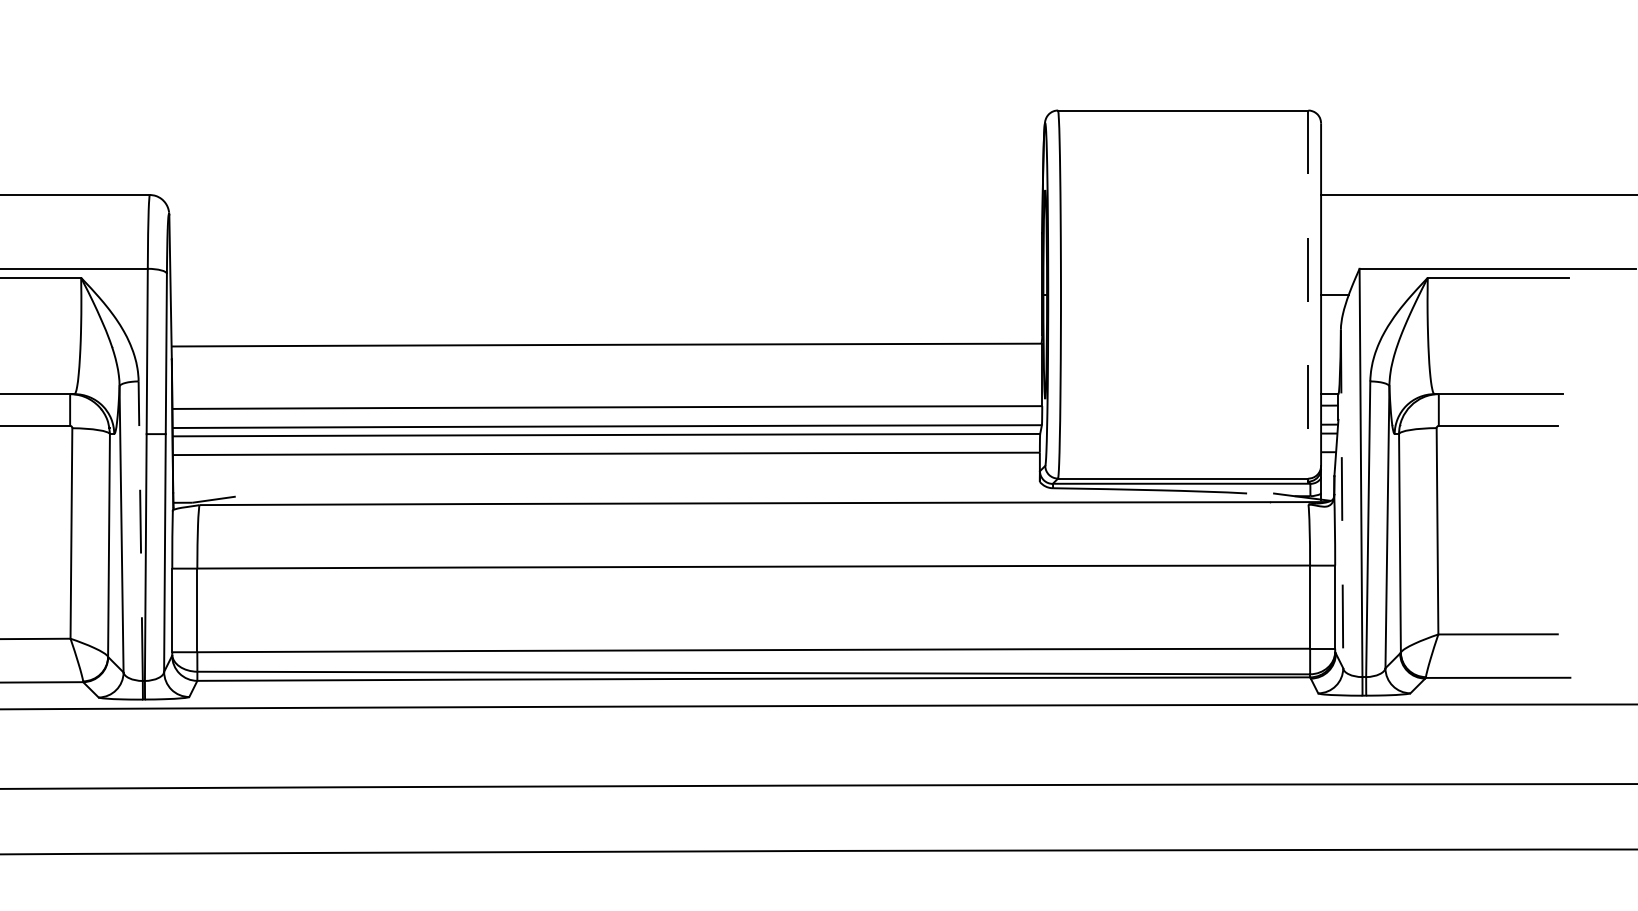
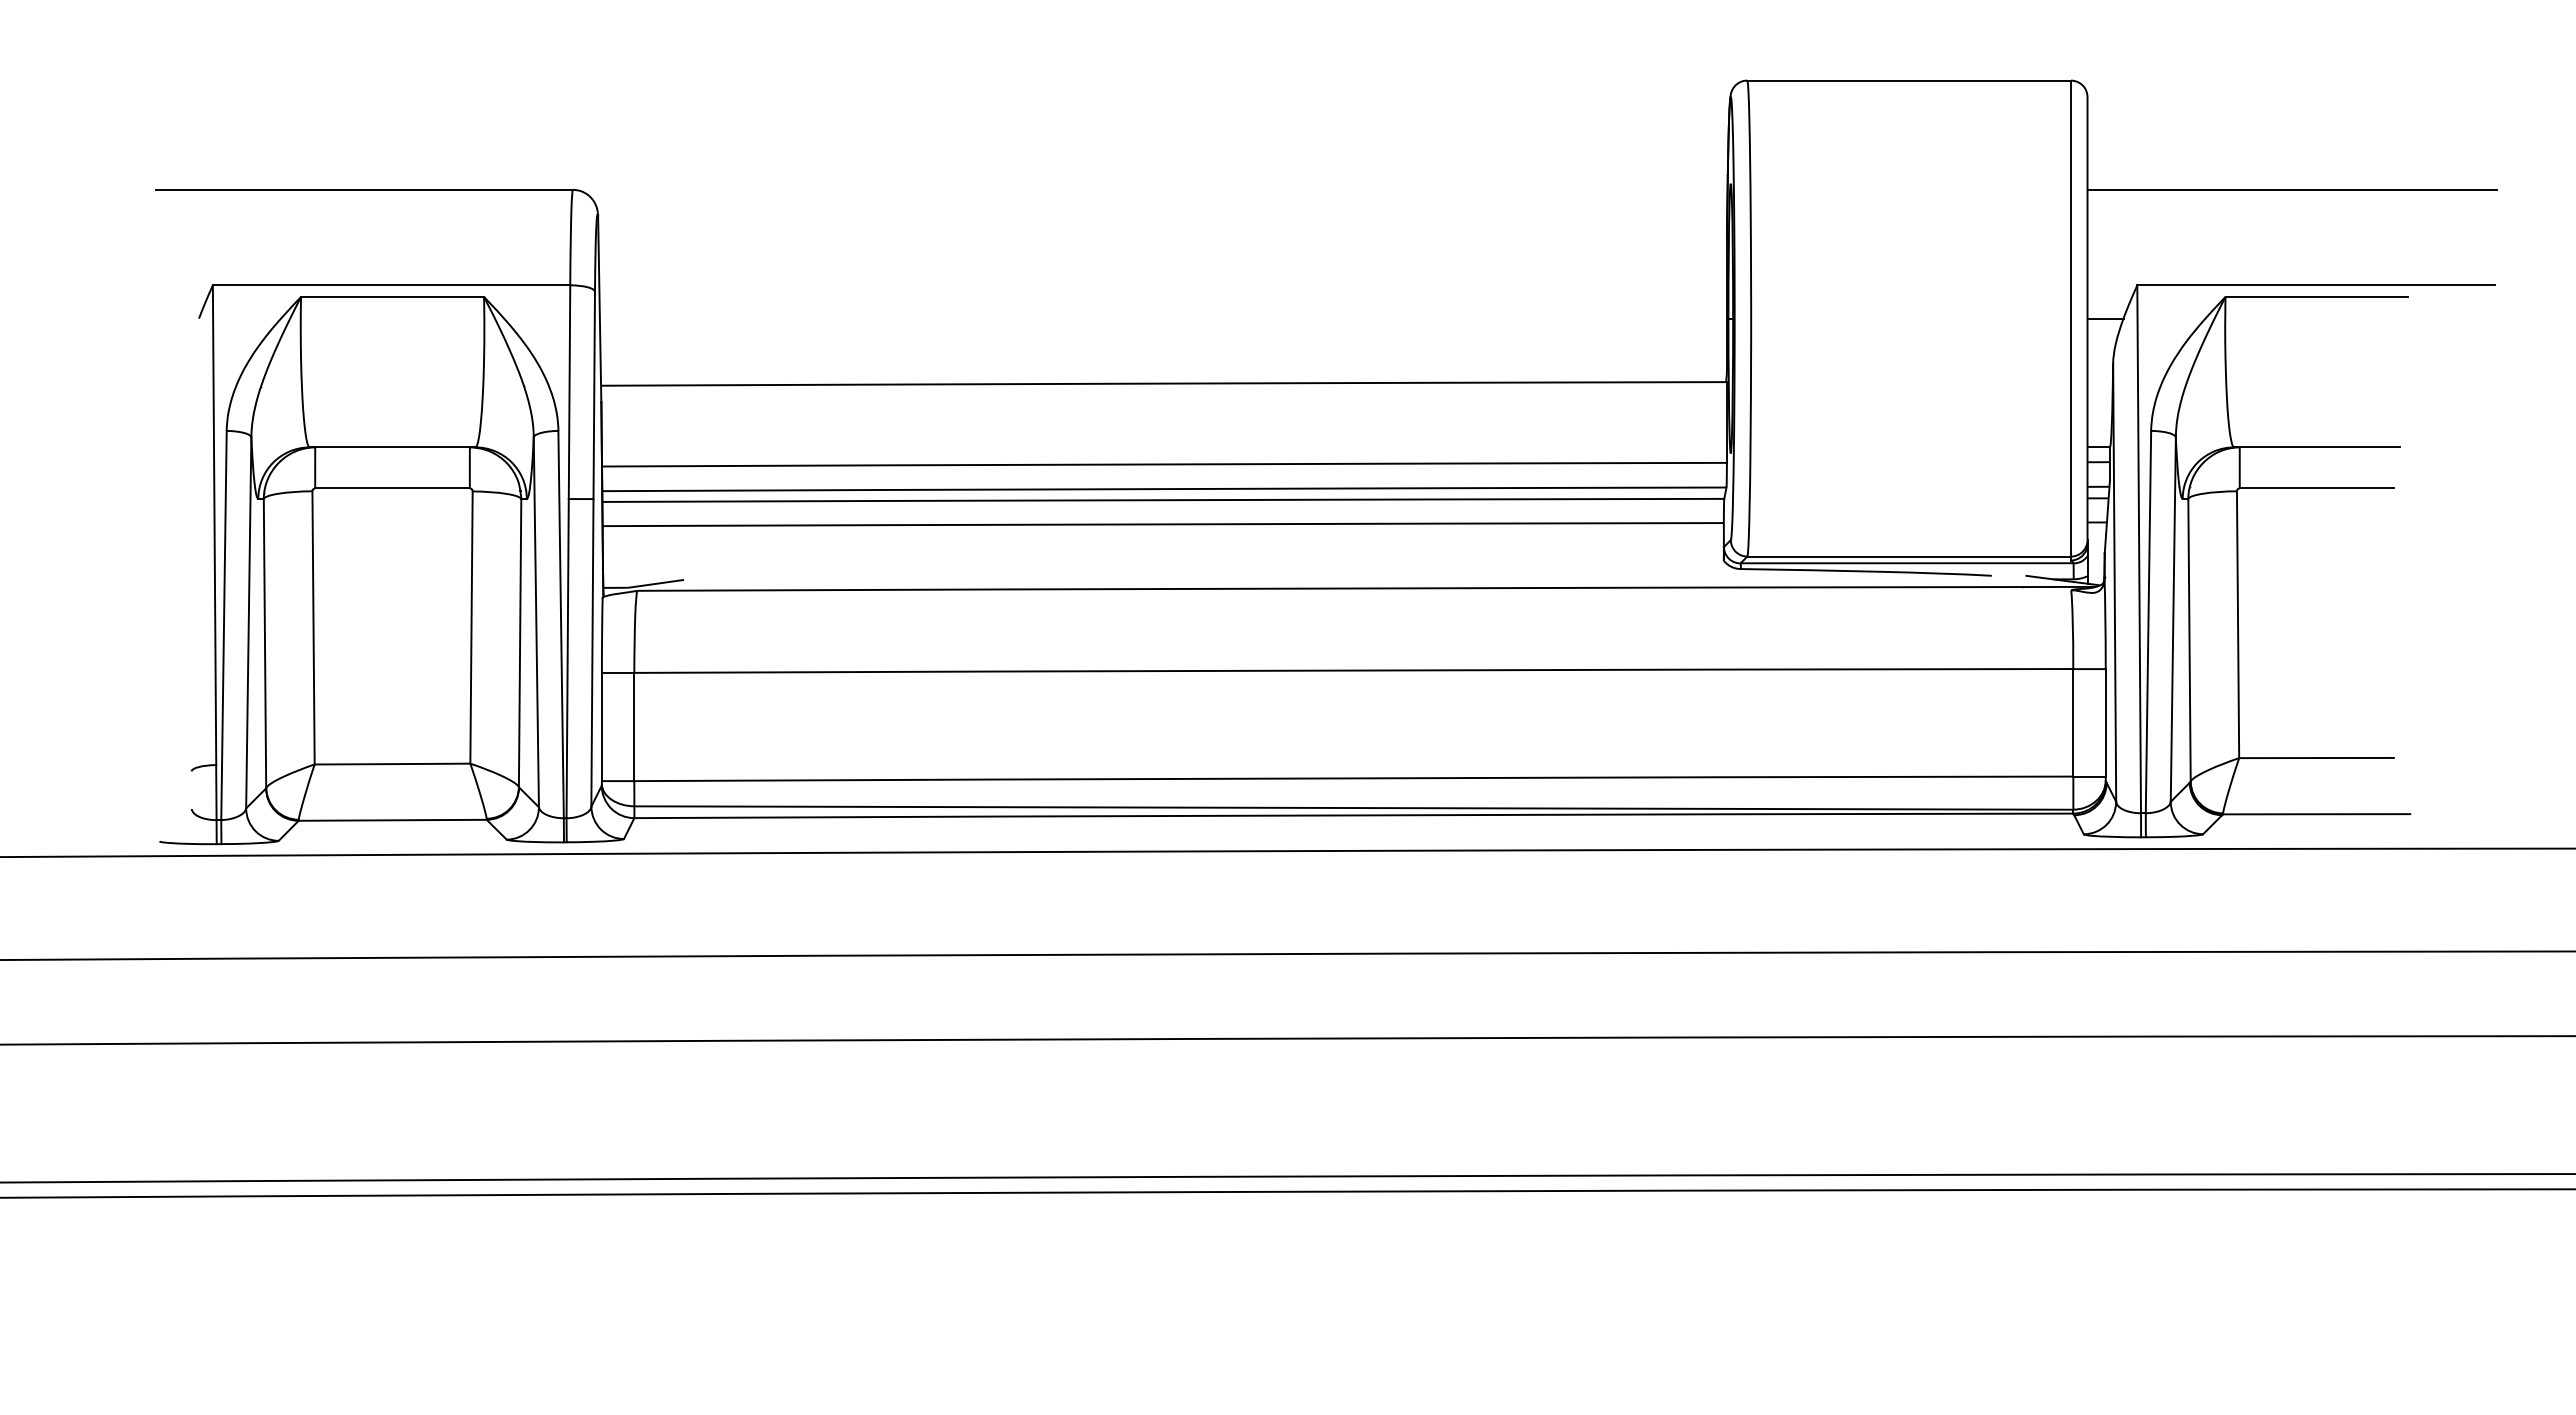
line: (1308, 294) -> (2071, 318), dashed -> solid
line: (1341, 498) -> (2114, 582), dashed -> solid
line: (141, 531) -> (561, 624), dashed -> solid

